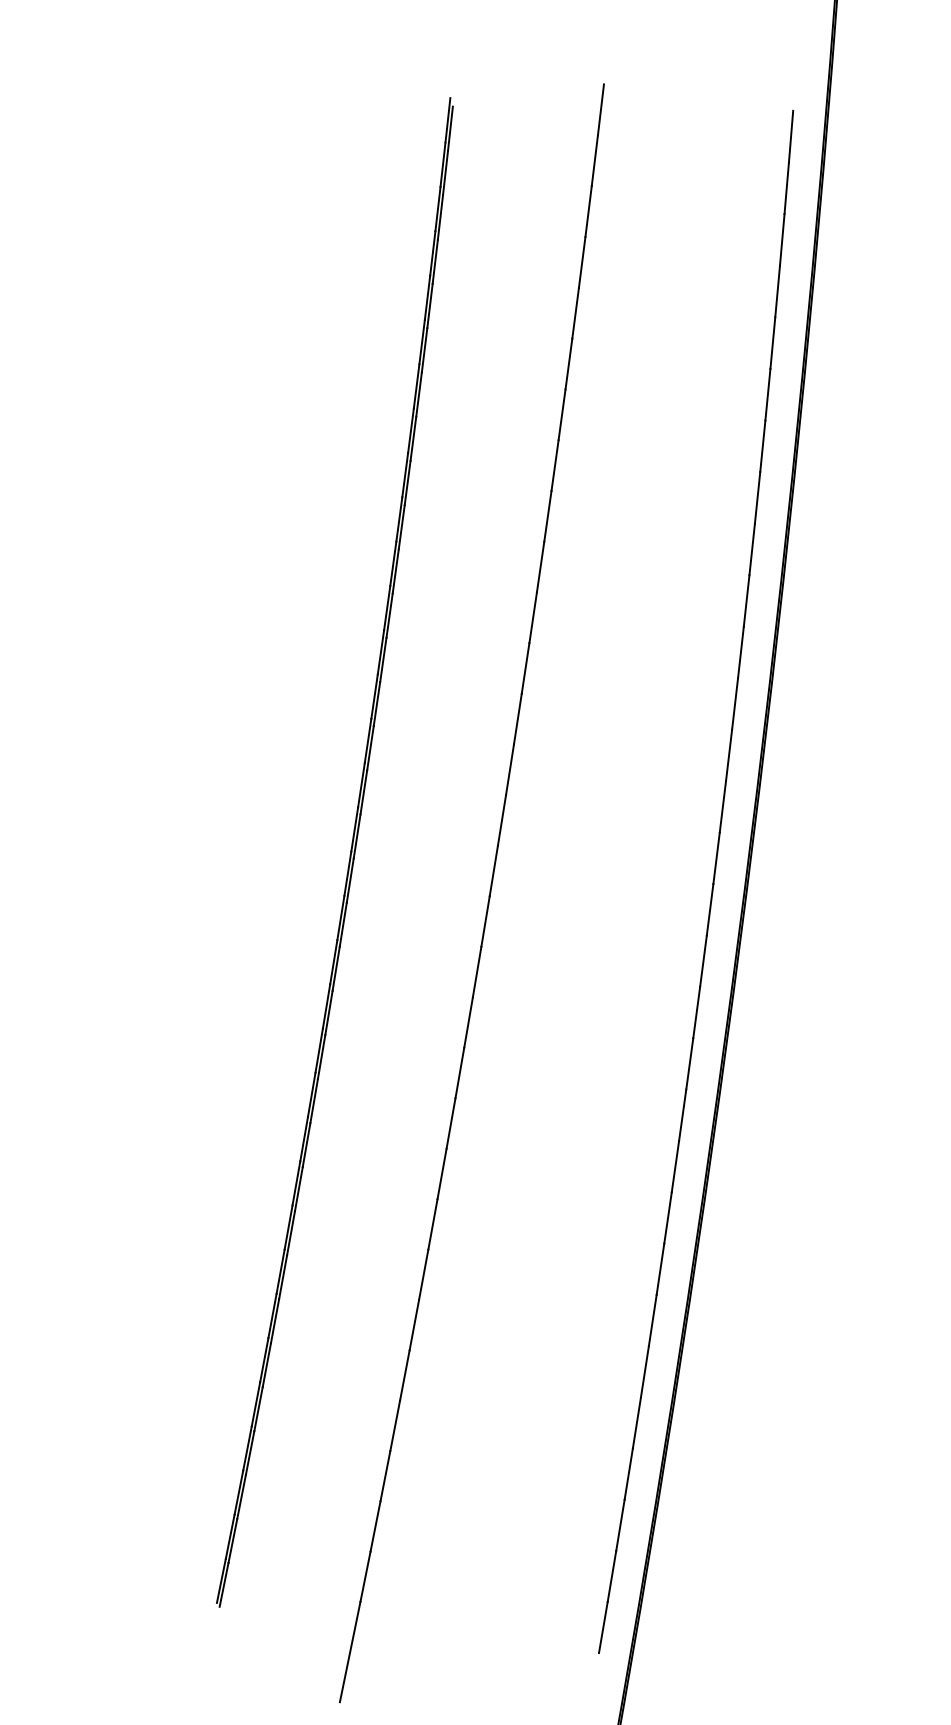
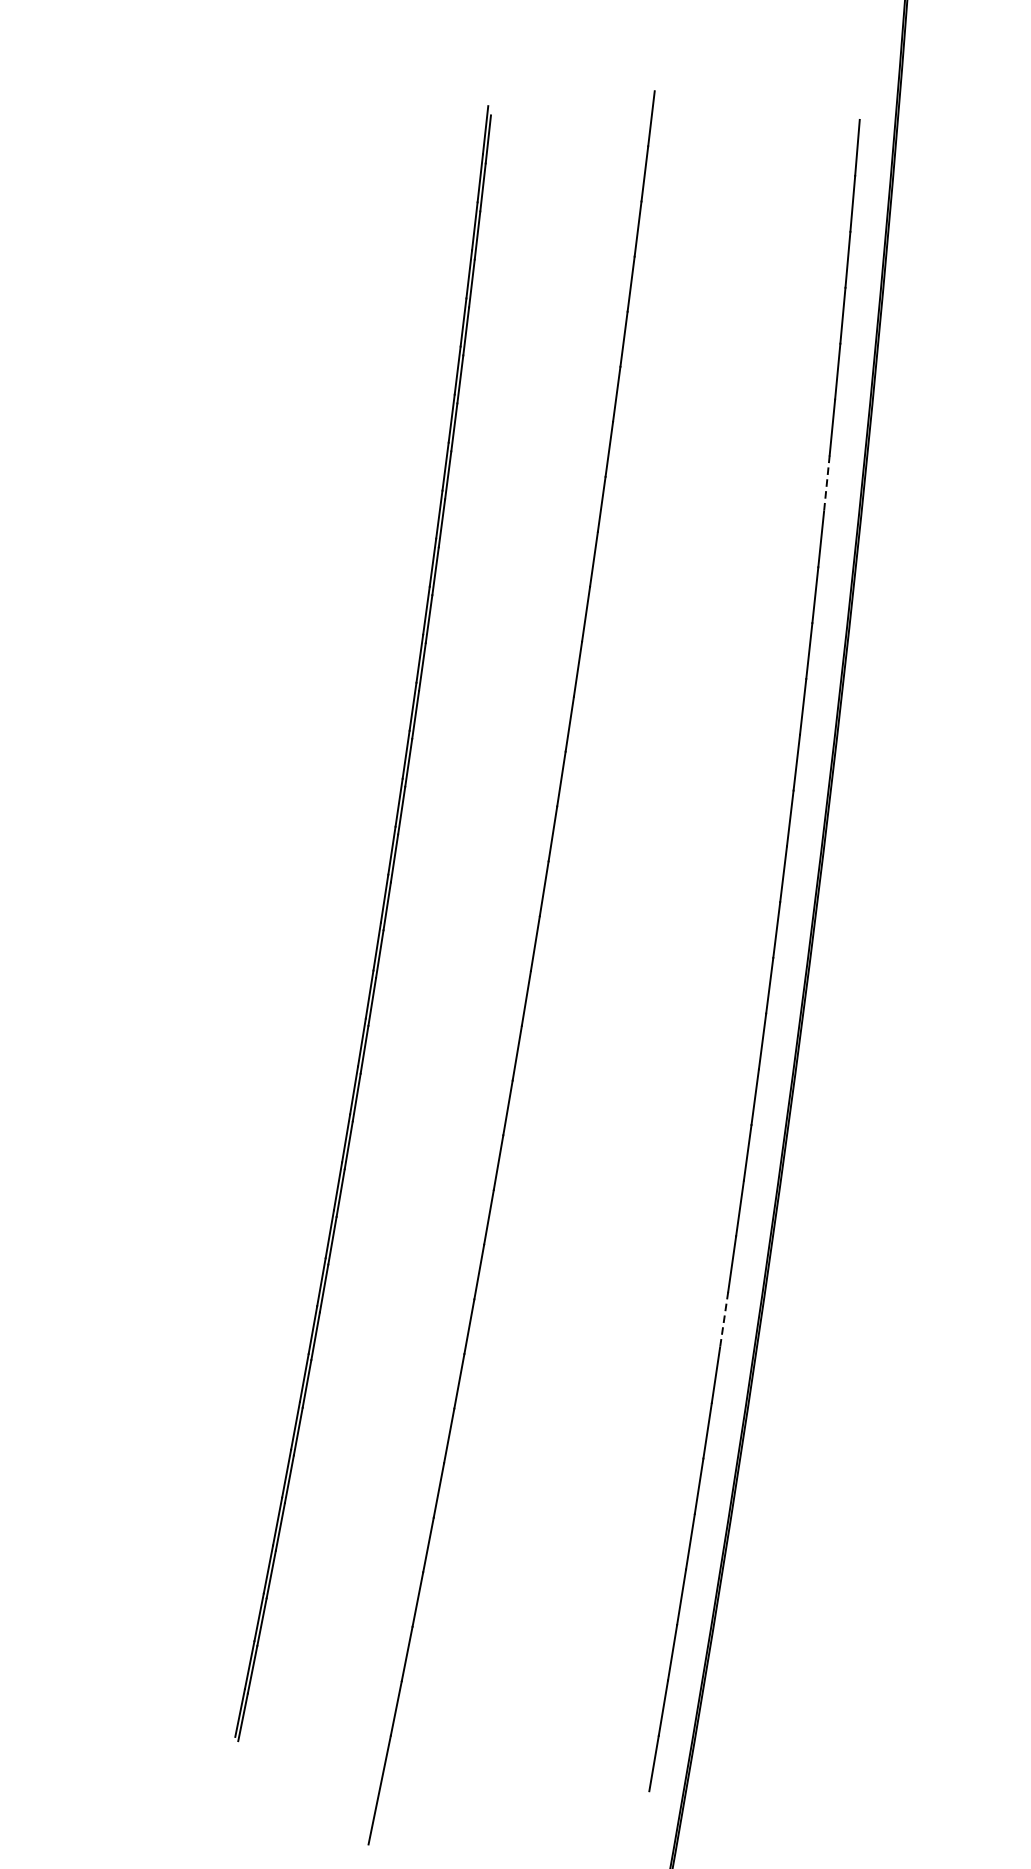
line: (762, 446) -> (826, 483), solid -> dashed
line: (668, 1217) -> (724, 1319), solid -> dashed

